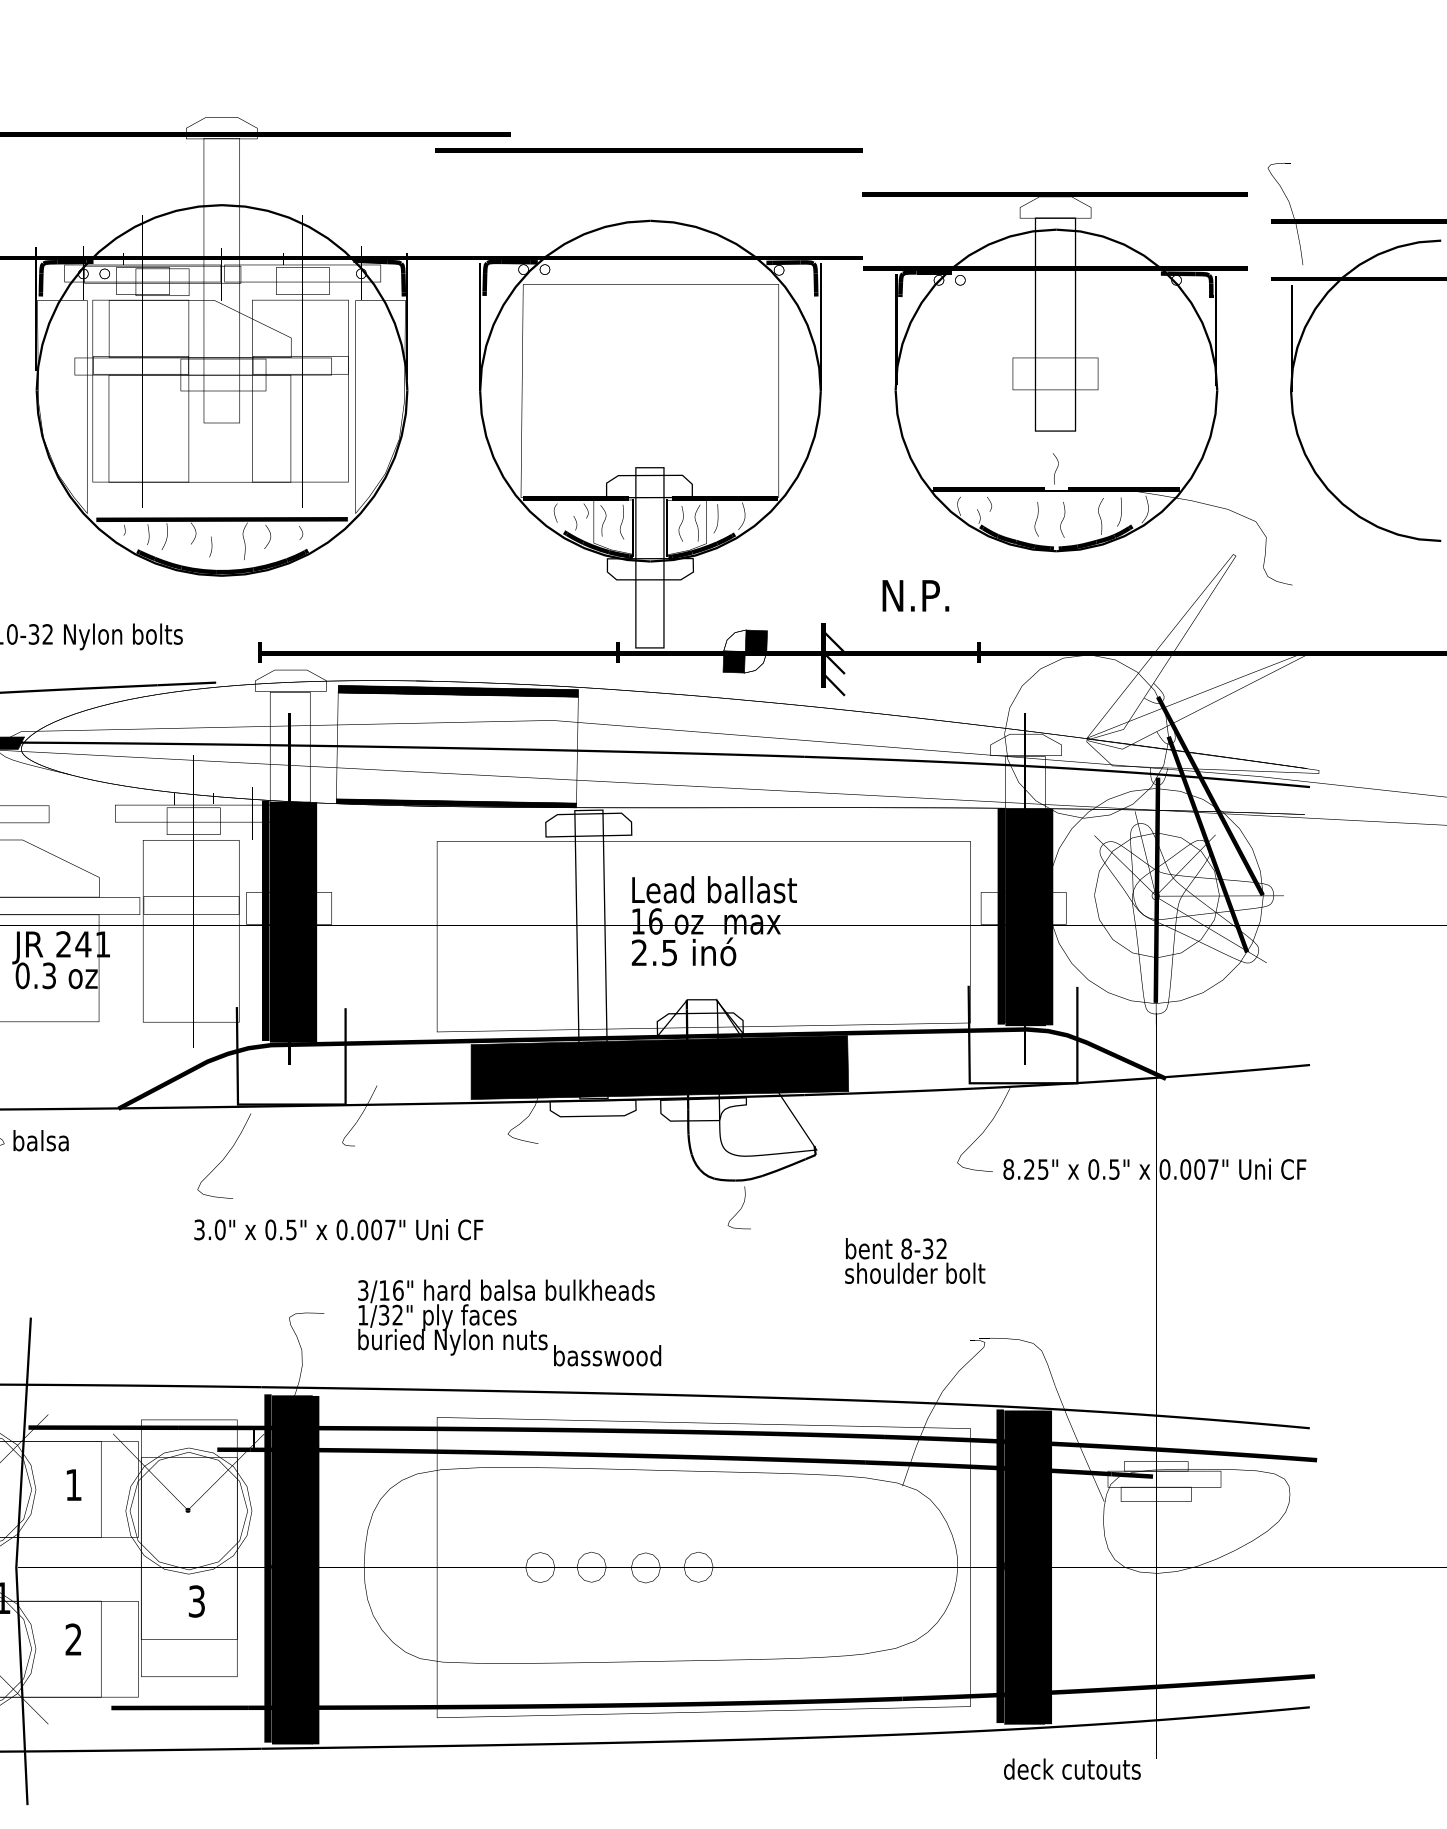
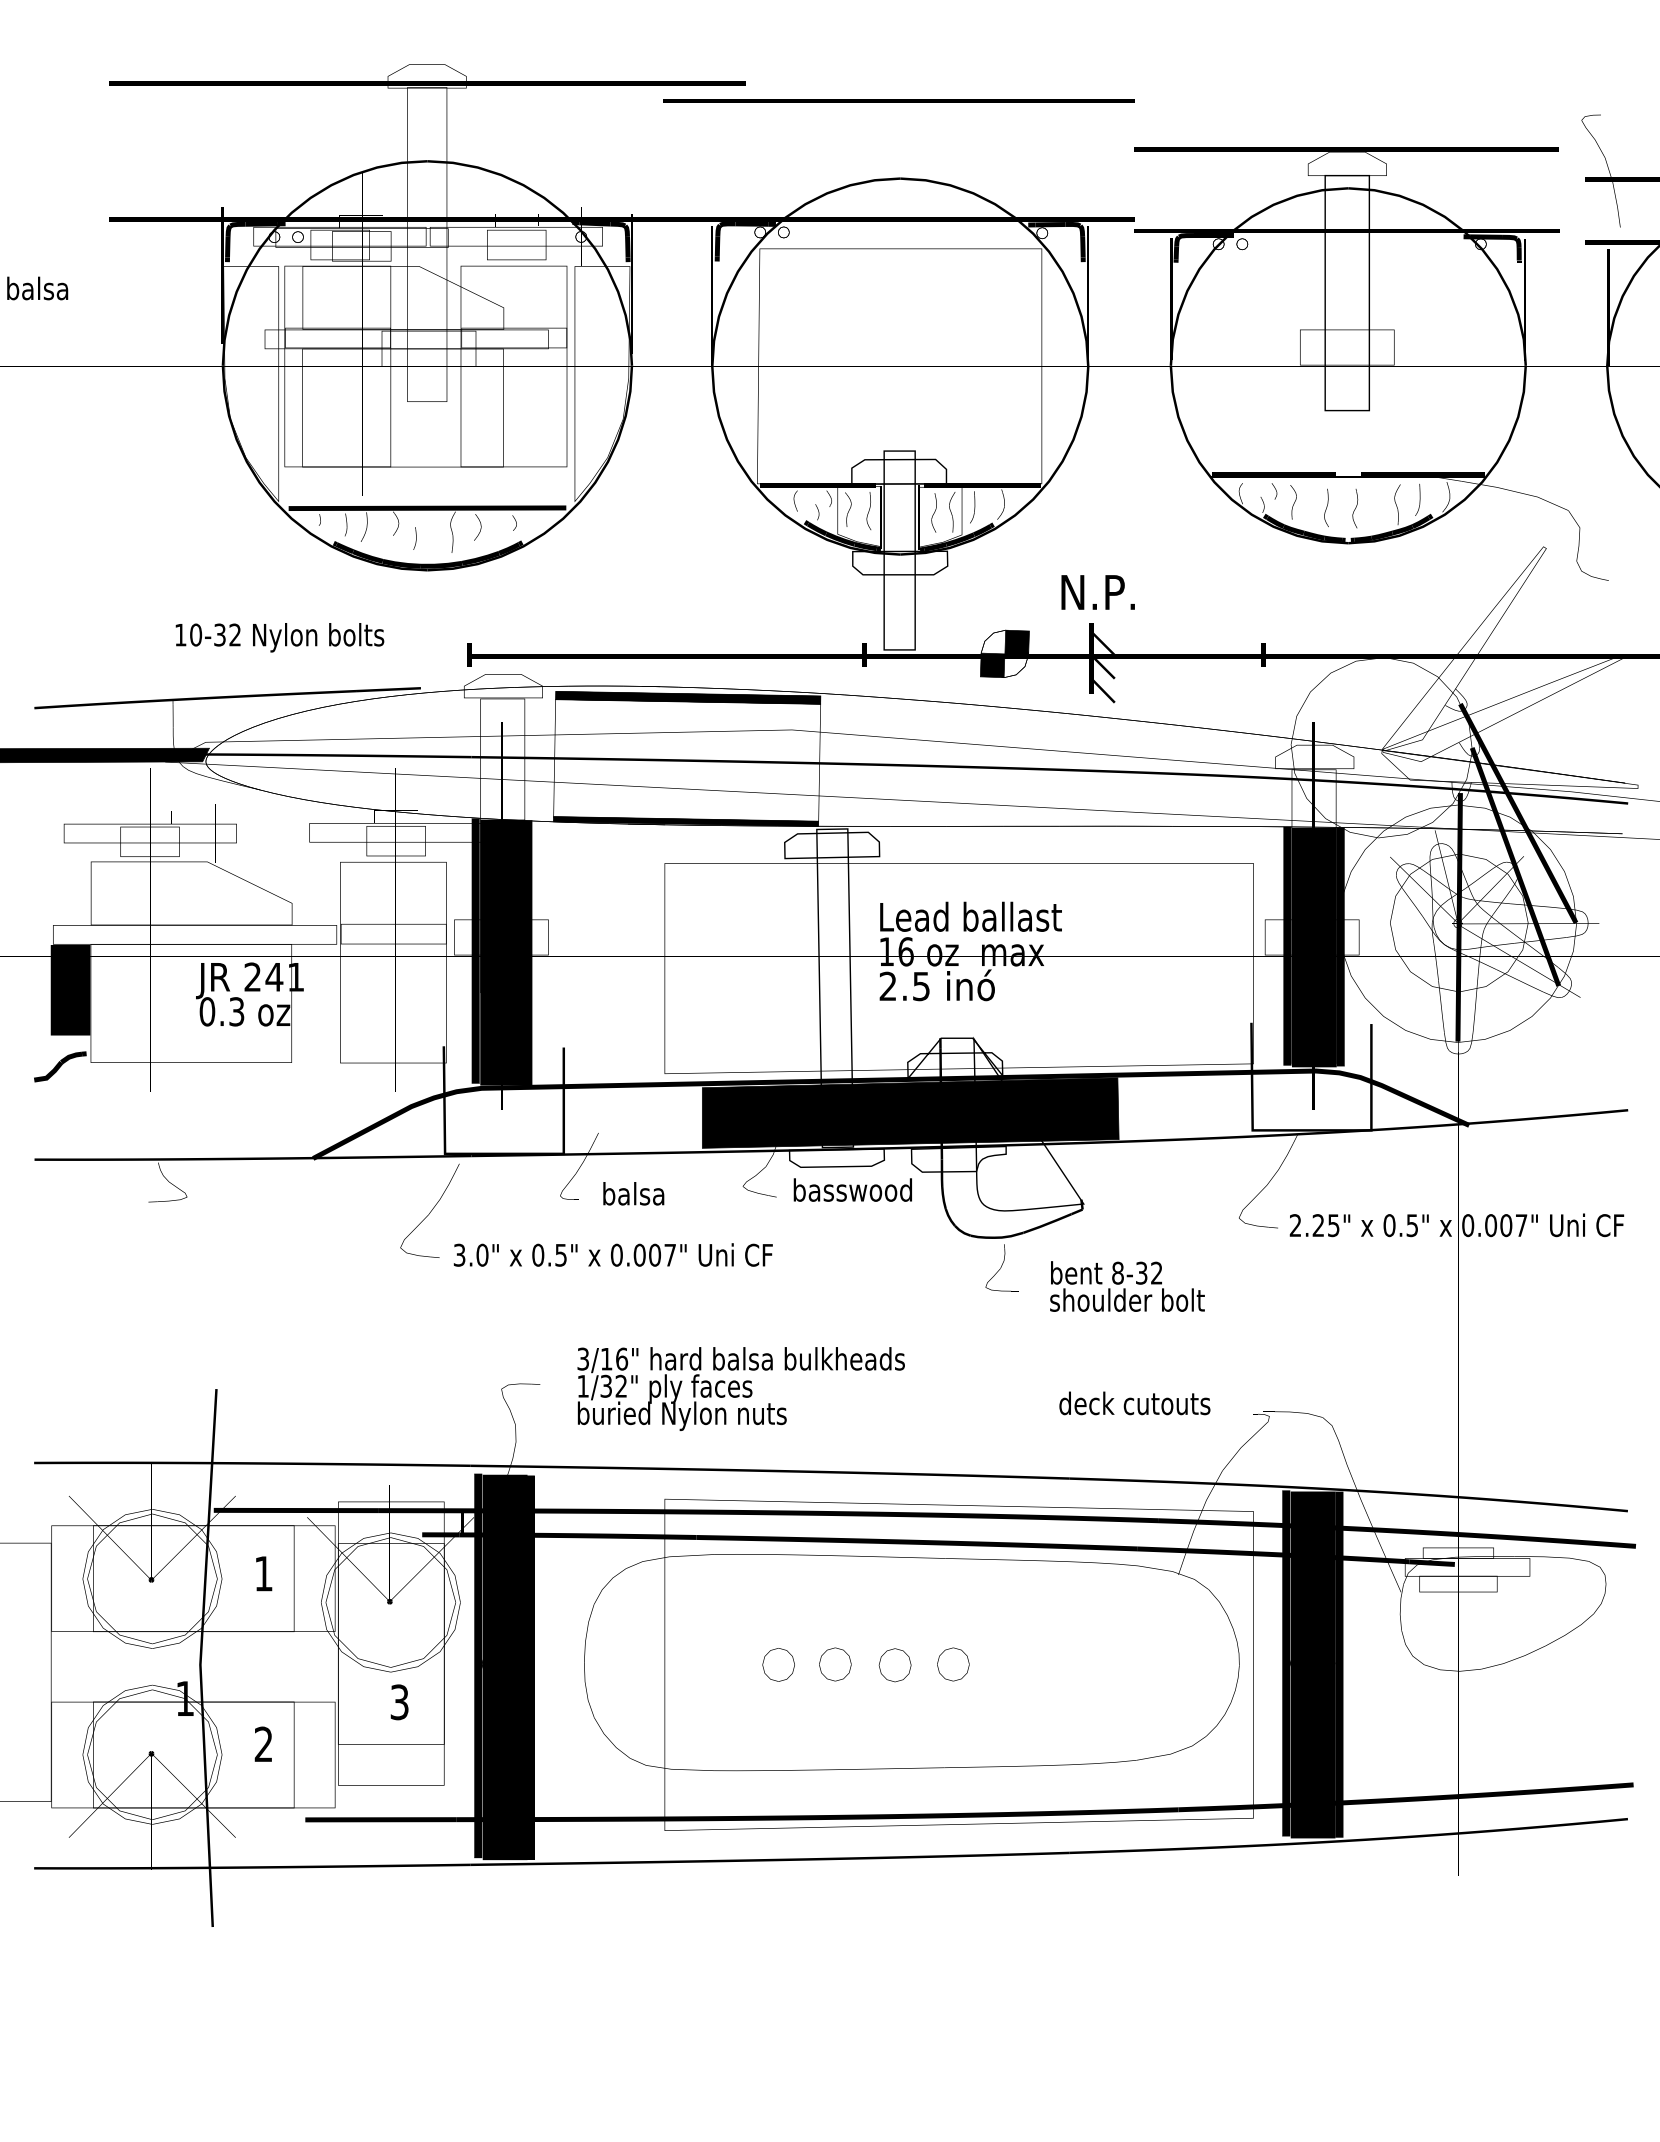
part: (1055, 469) -> (1293, 502), moved
text: (915, 595) -> (1097, 592), moved
text: (40, 1140) -> (633, 1193), moved
text: (1008, 1169) -> (1295, 1225), 8.25" -> 2.25"
text: (338, 1229) -> (612, 1254), moved
text: (915, 1260) -> (1127, 1286), moved
text: (607, 1355) -> (852, 1189), moved
text: (1072, 1769) -> (1134, 1403), moved

